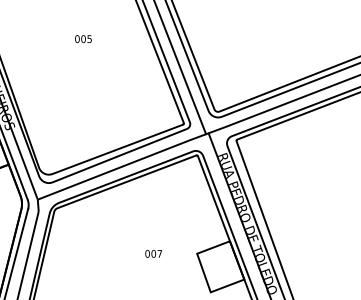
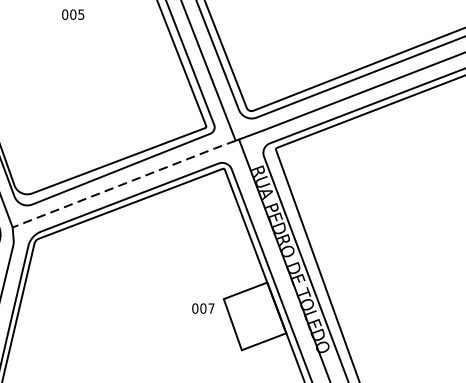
line: (121, 167) -> (123, 184), solid -> dashed
text: (153, 253) -> (203, 308), moved

